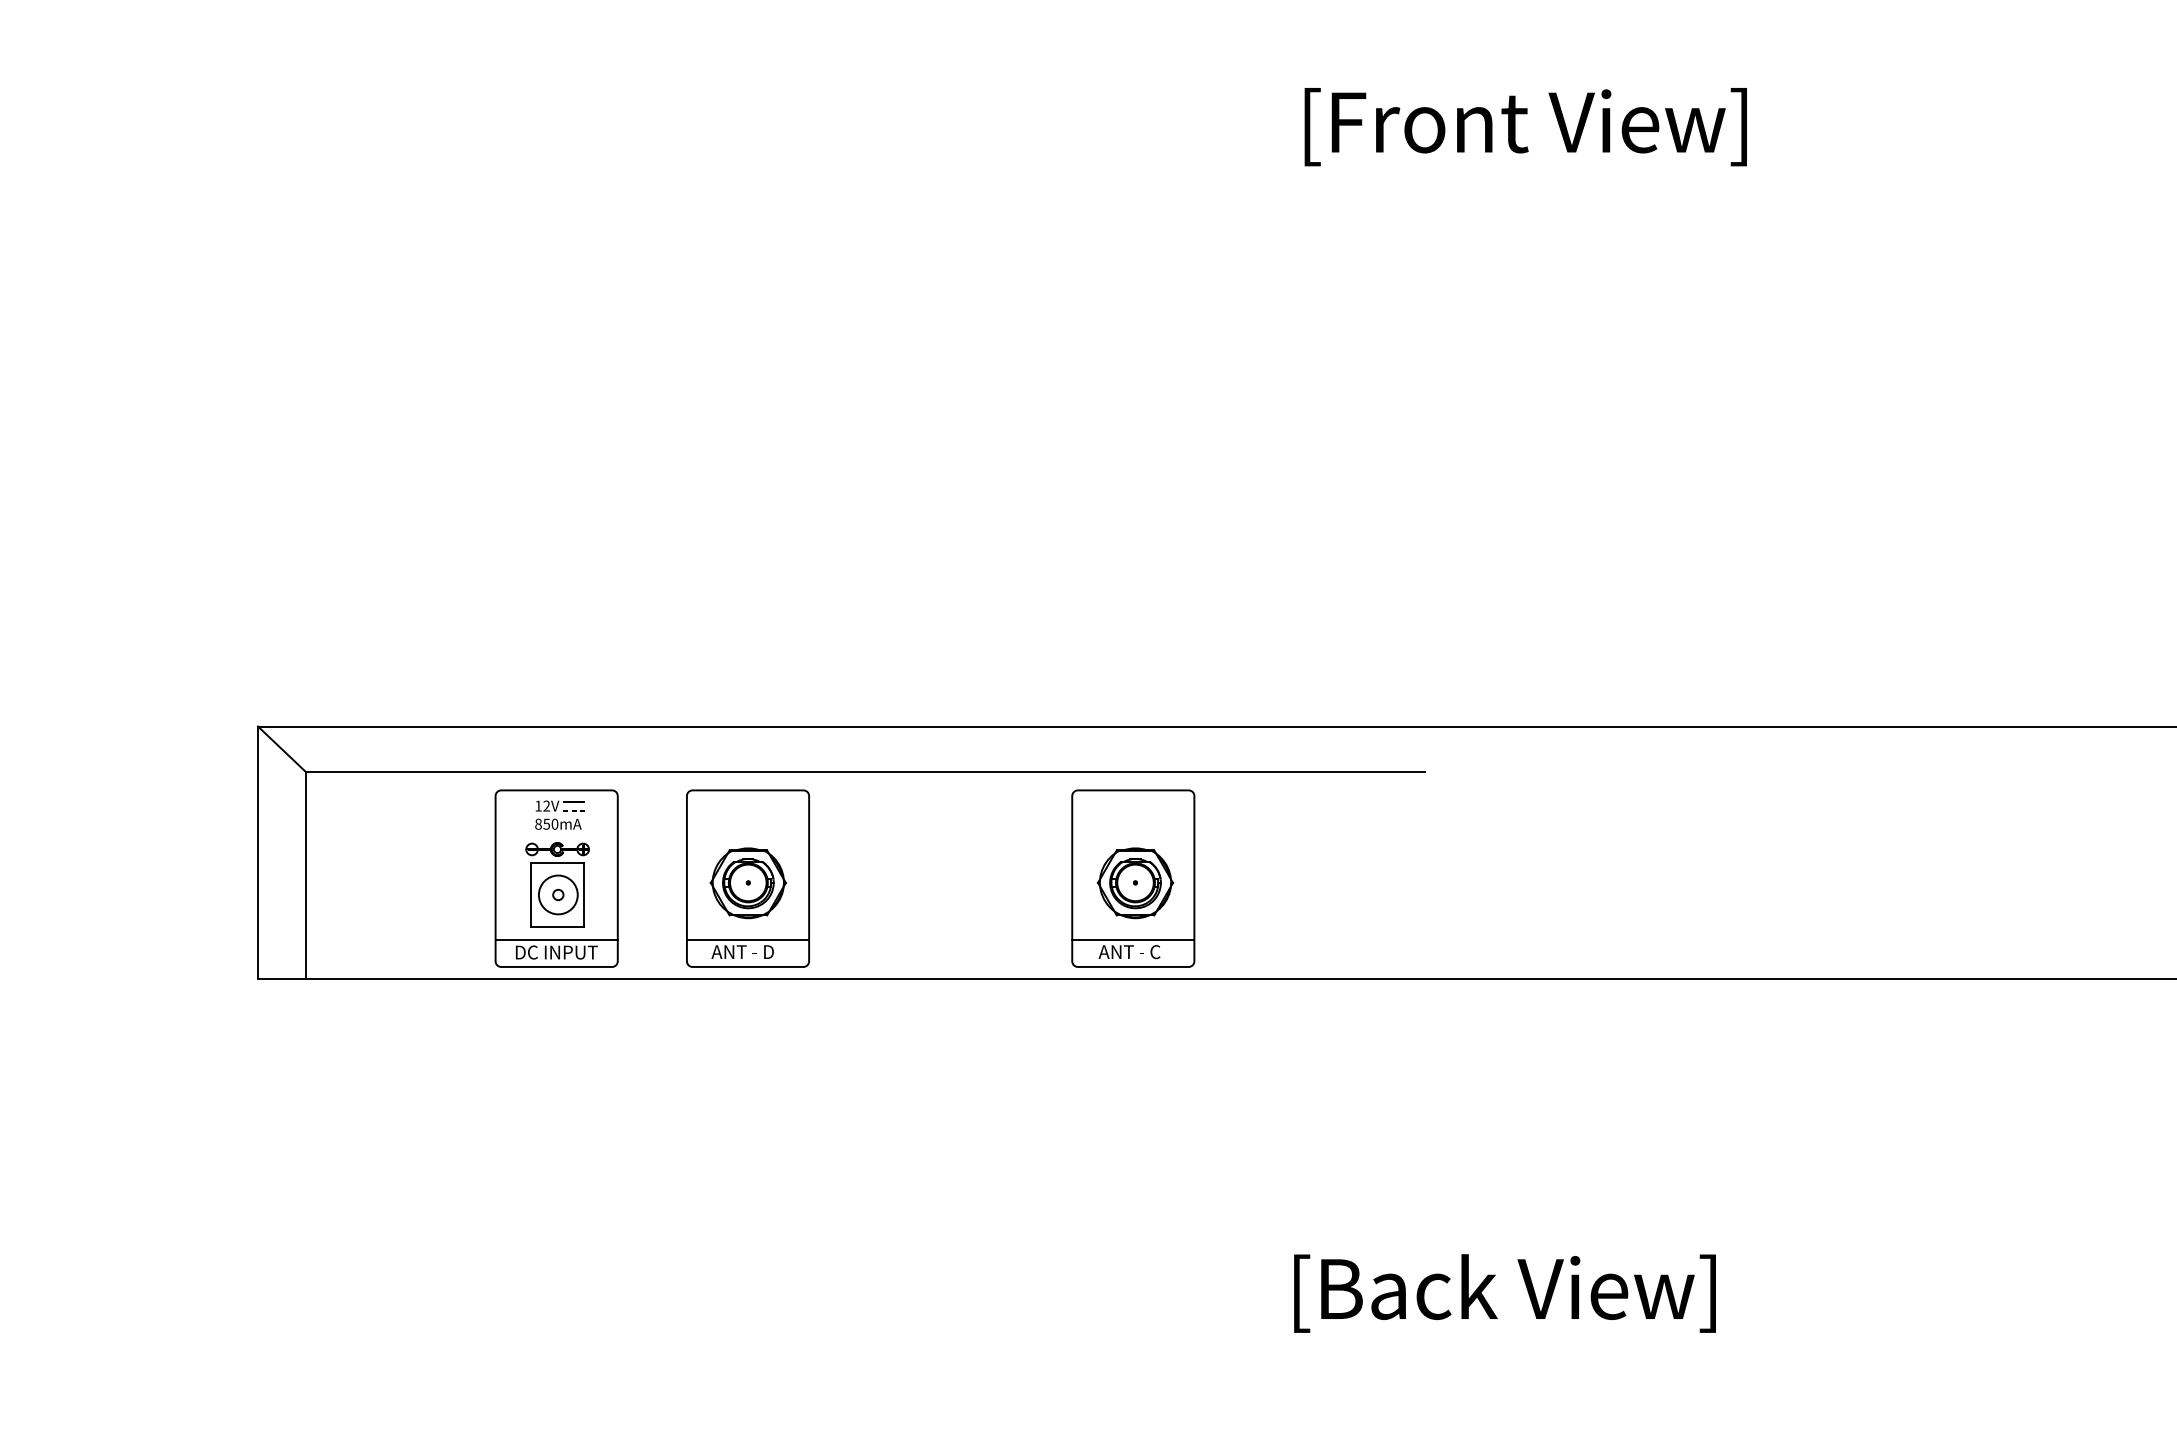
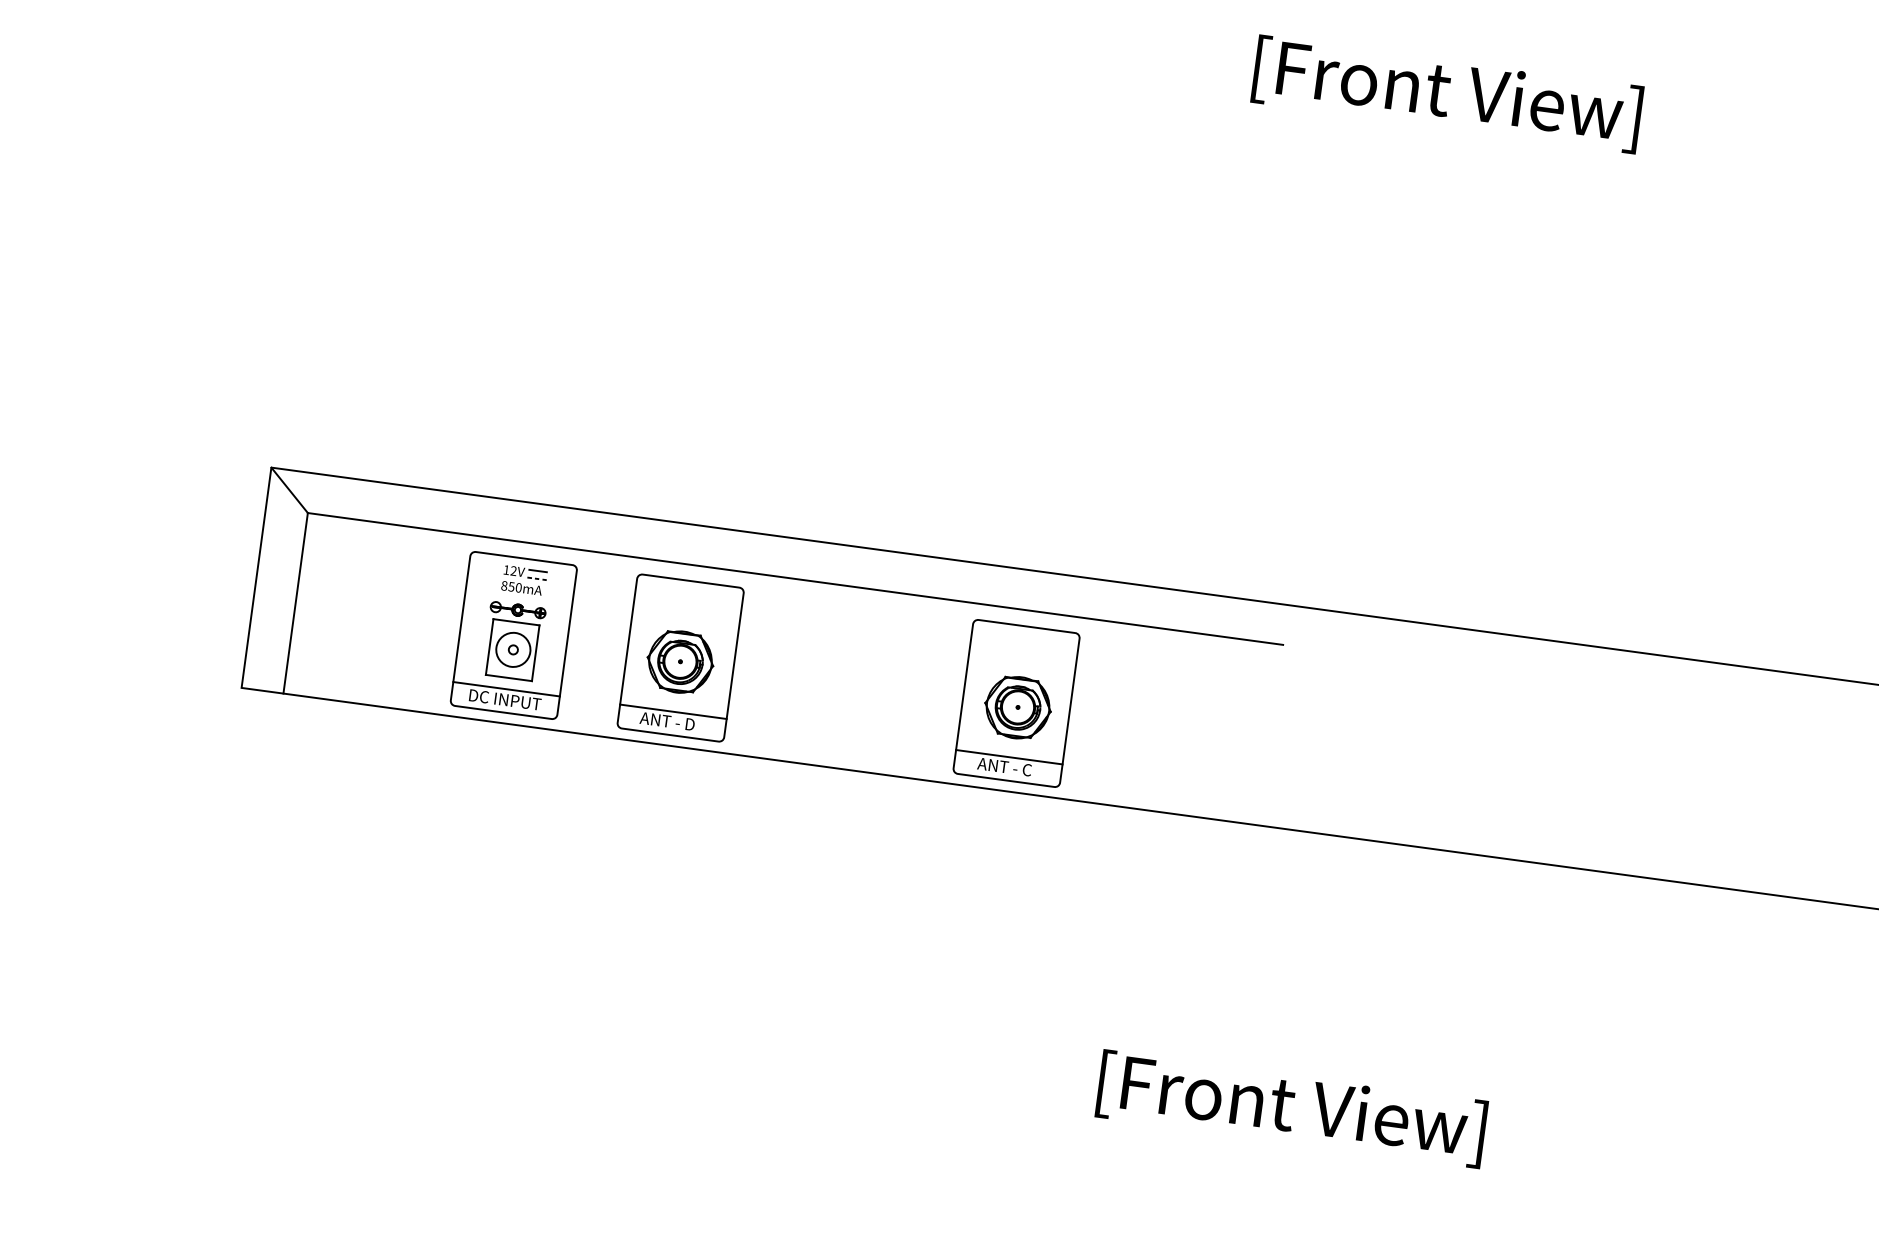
text: (1504, 1293) -> (1291, 1108), [Back View] -> [Front View]

